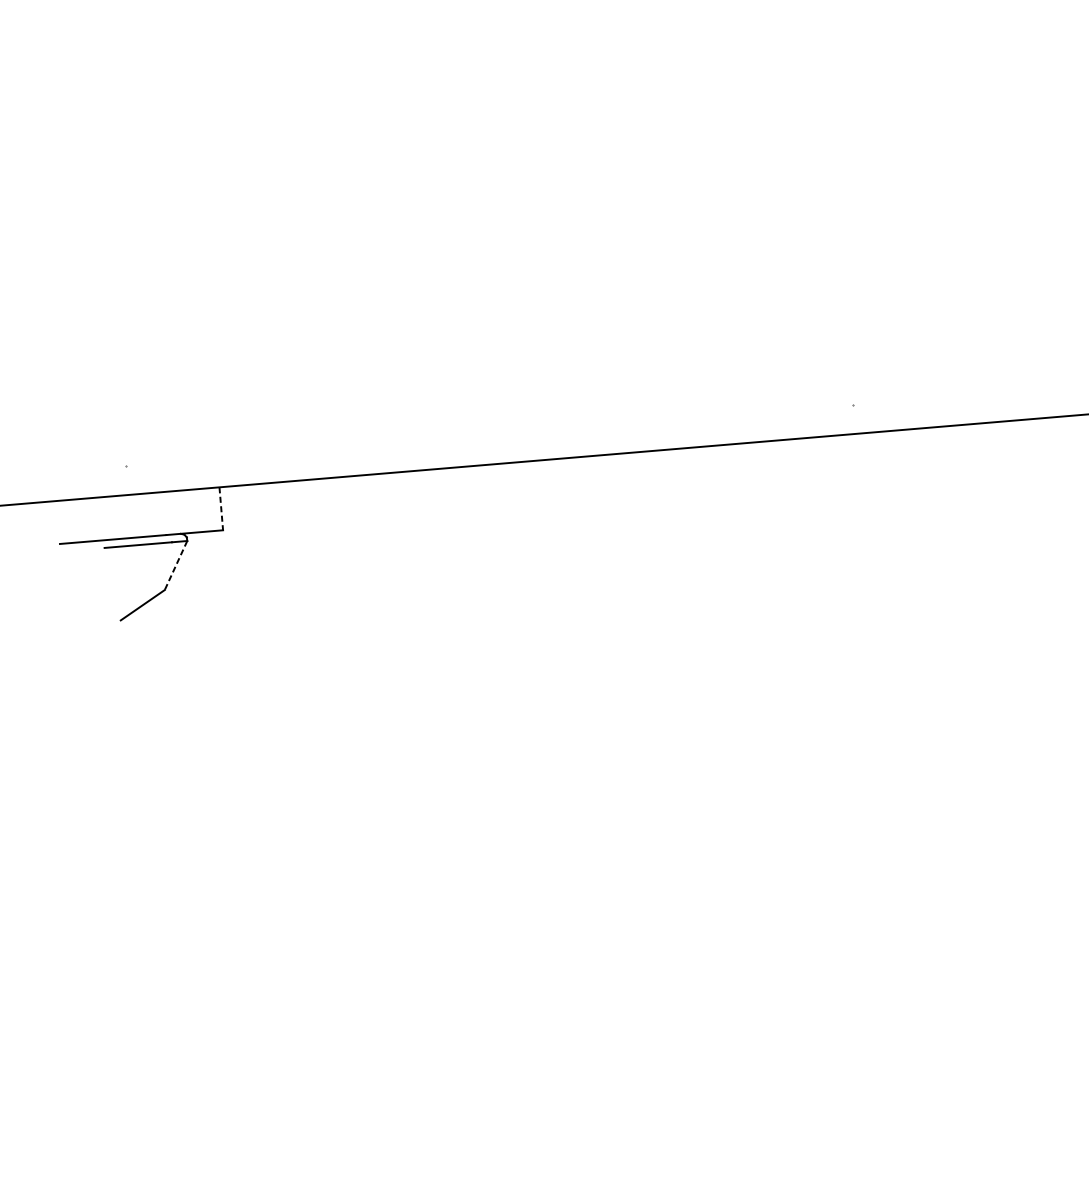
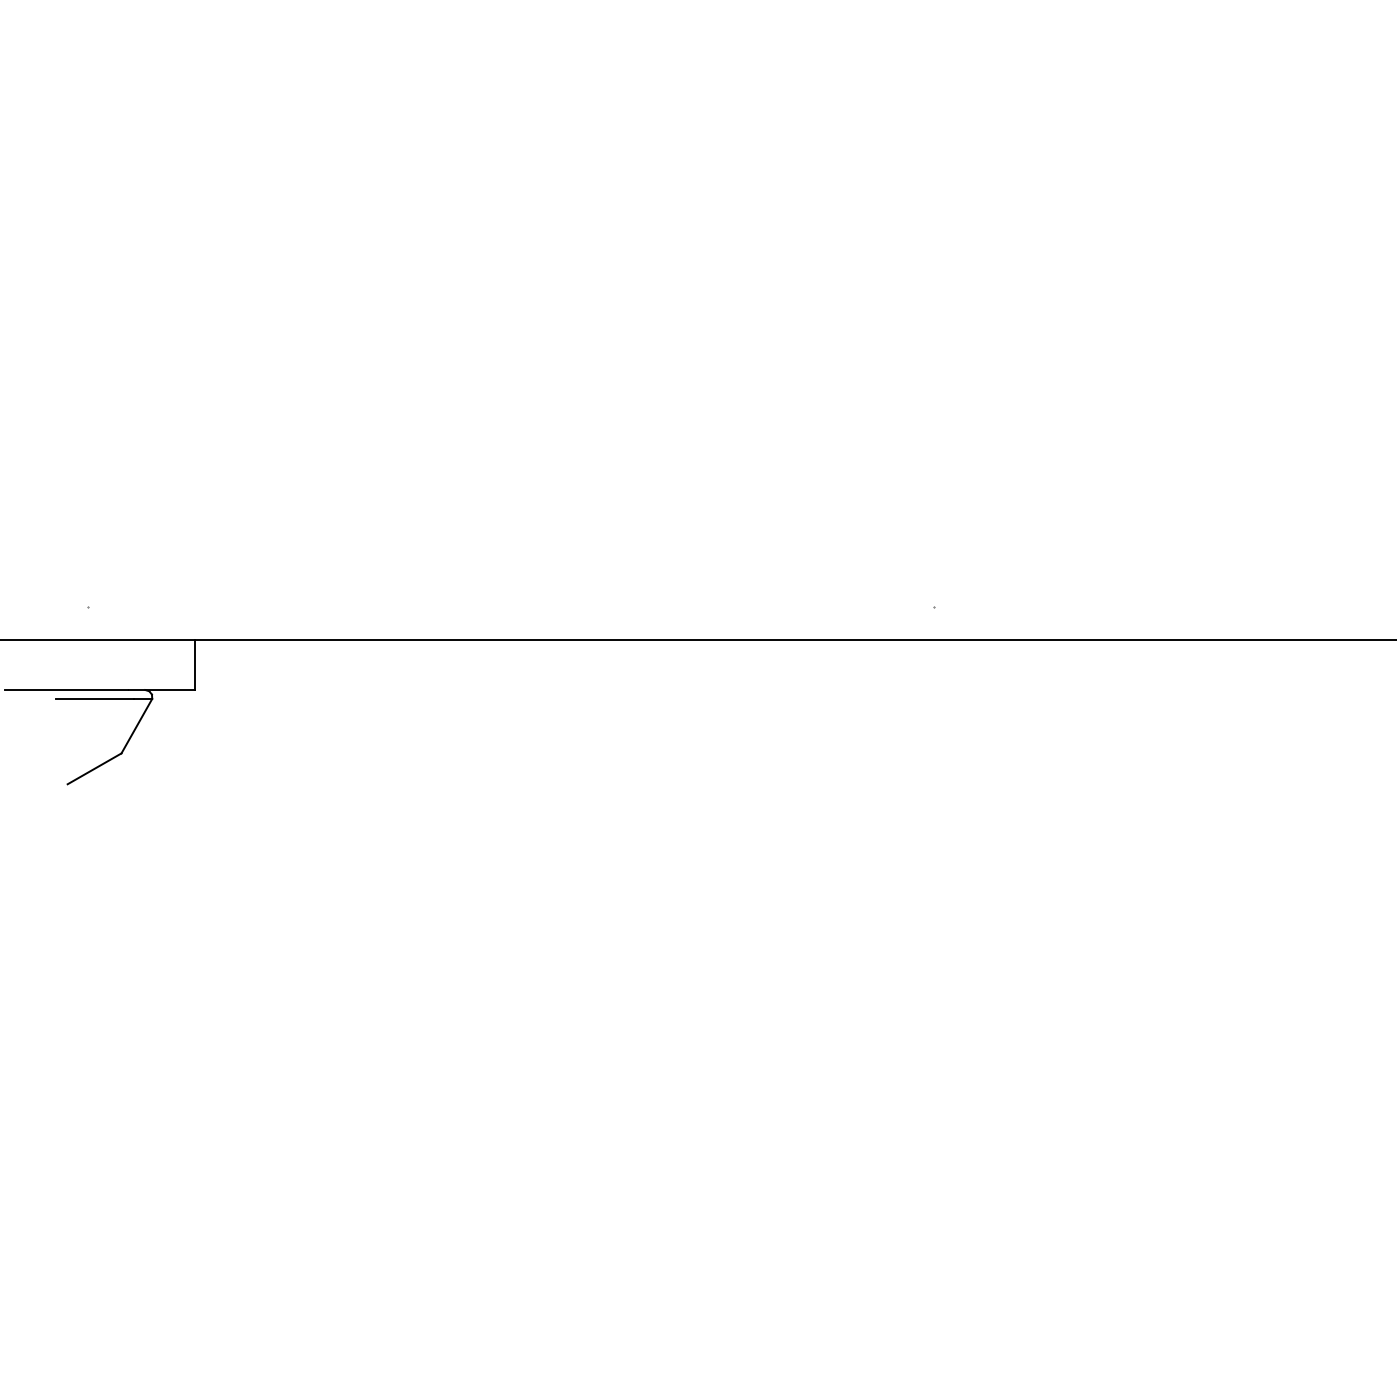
line: (221, 509) -> (194, 665), dashed -> solid
line: (175, 565) -> (136, 726), dashed -> solid

